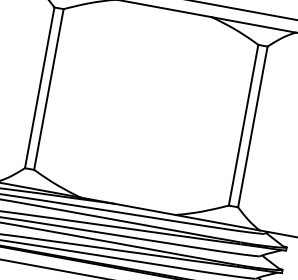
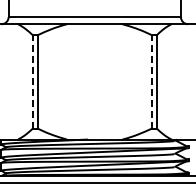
line: (39, 87) -> (32, 81), solid -> dashed
line: (243, 124) -> (151, 81), solid -> dashed

